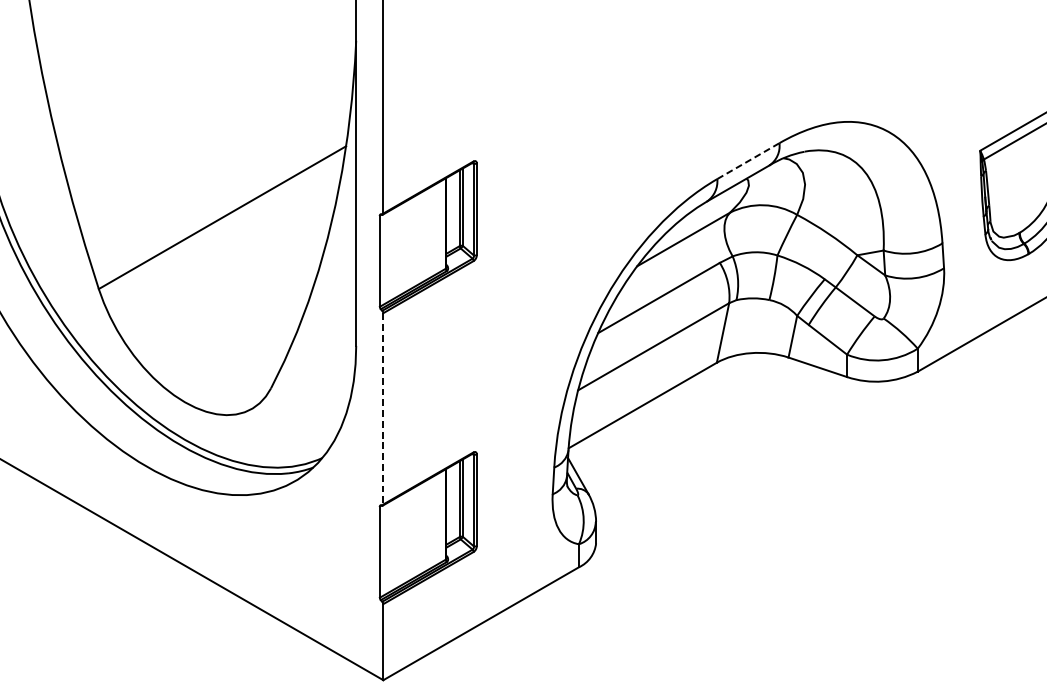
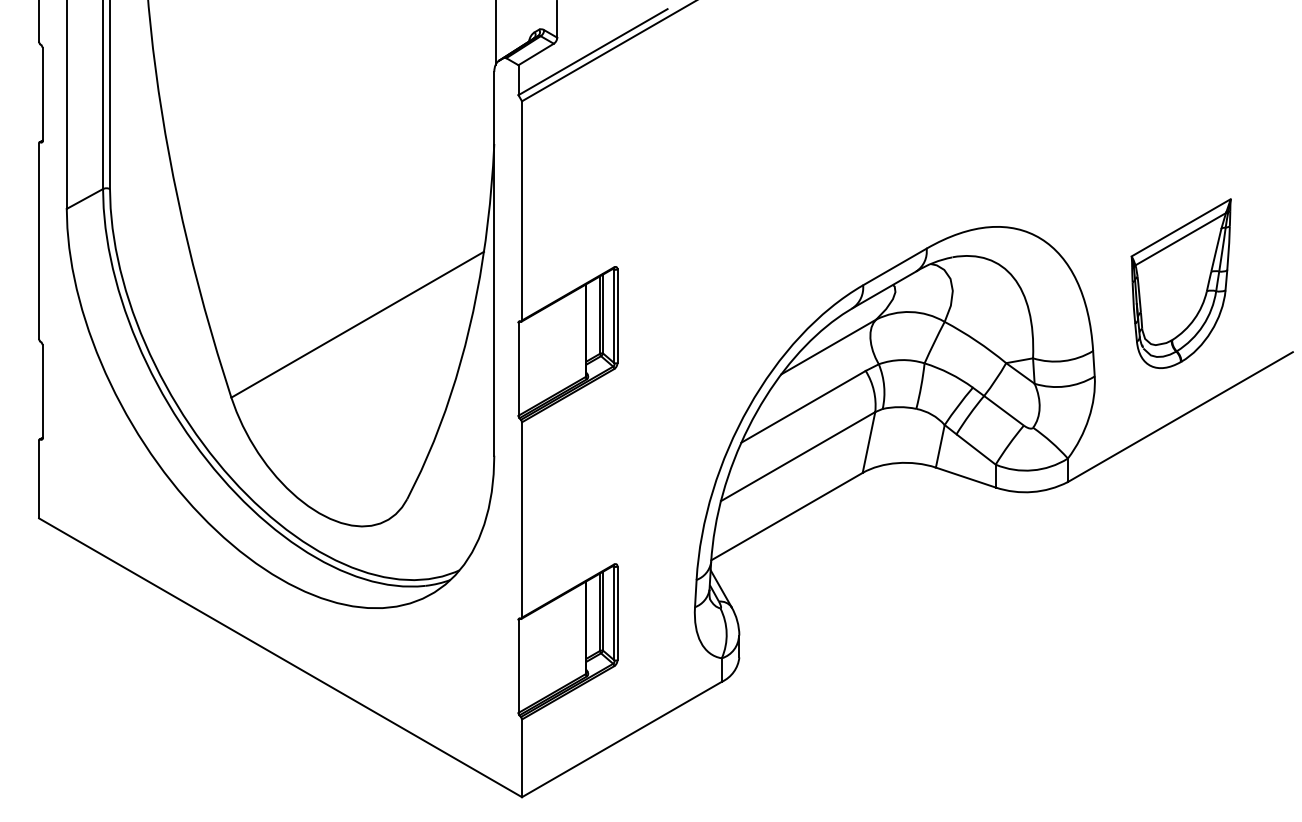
line: (748, 160) -> (894, 266), dashed -> solid
line: (383, 409) -> (522, 520), dashed -> solid

